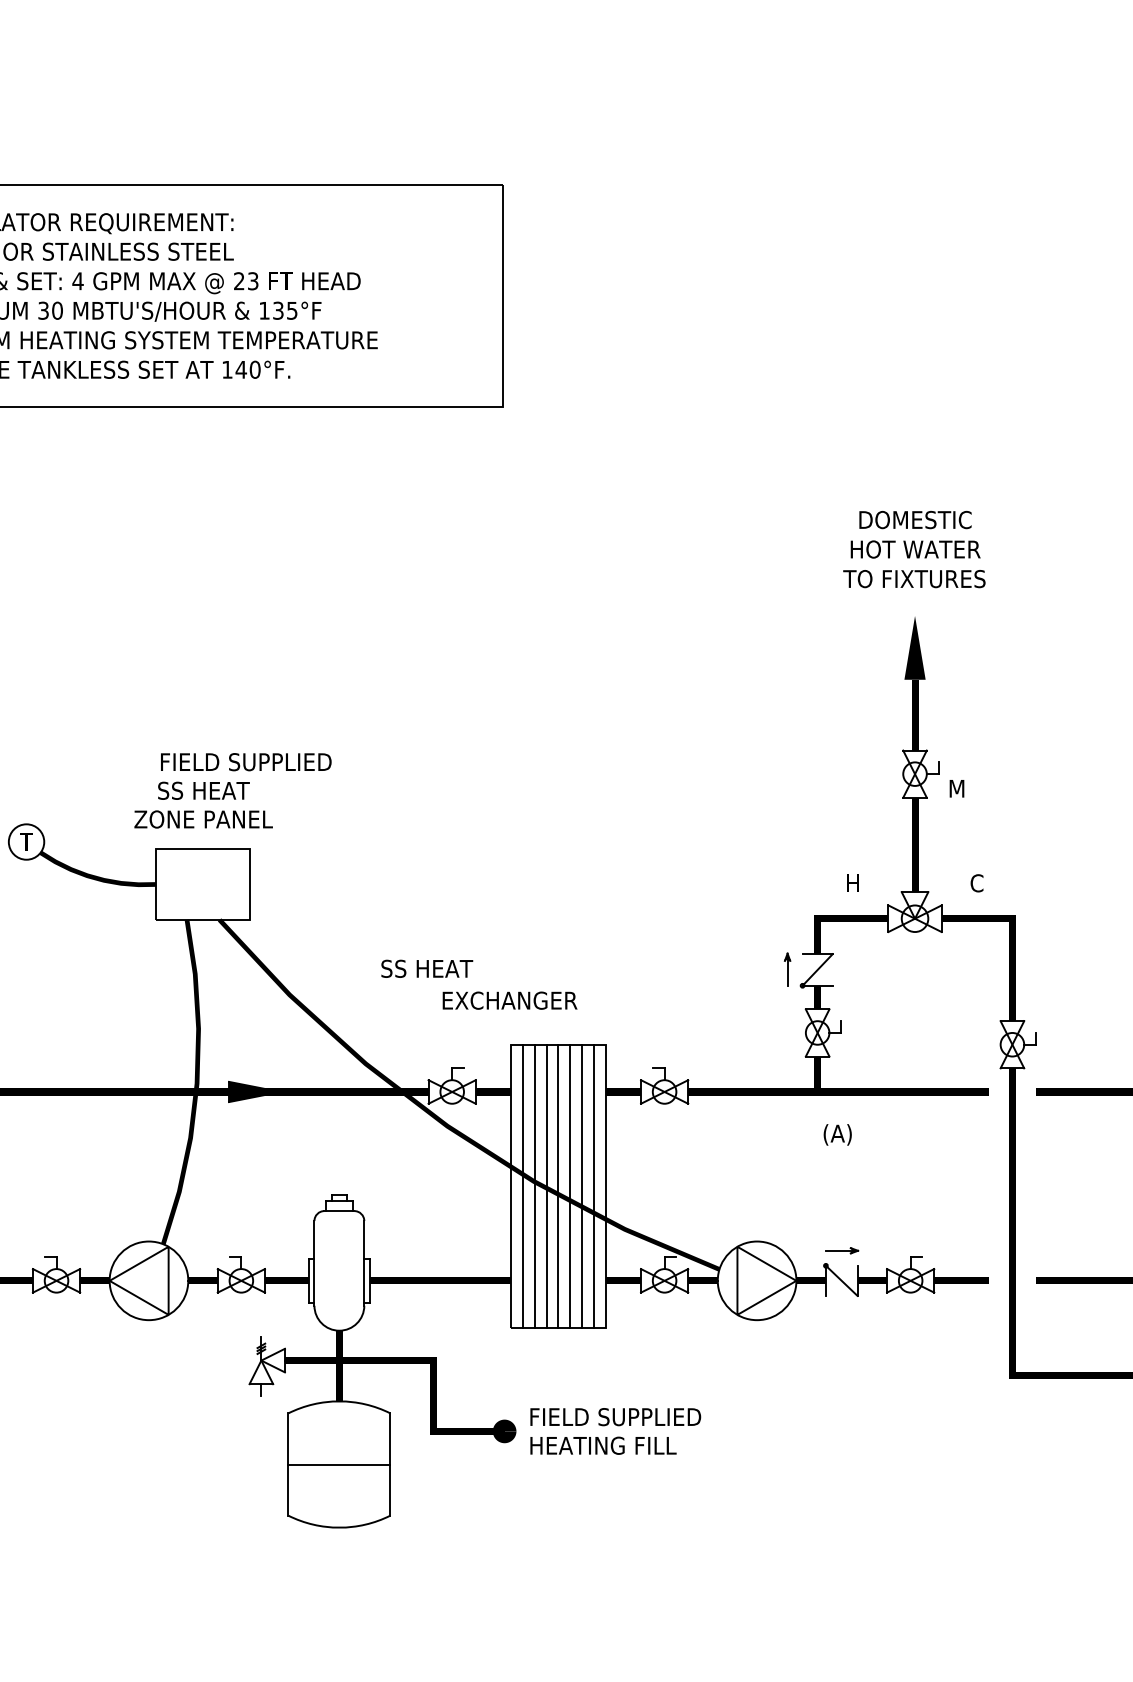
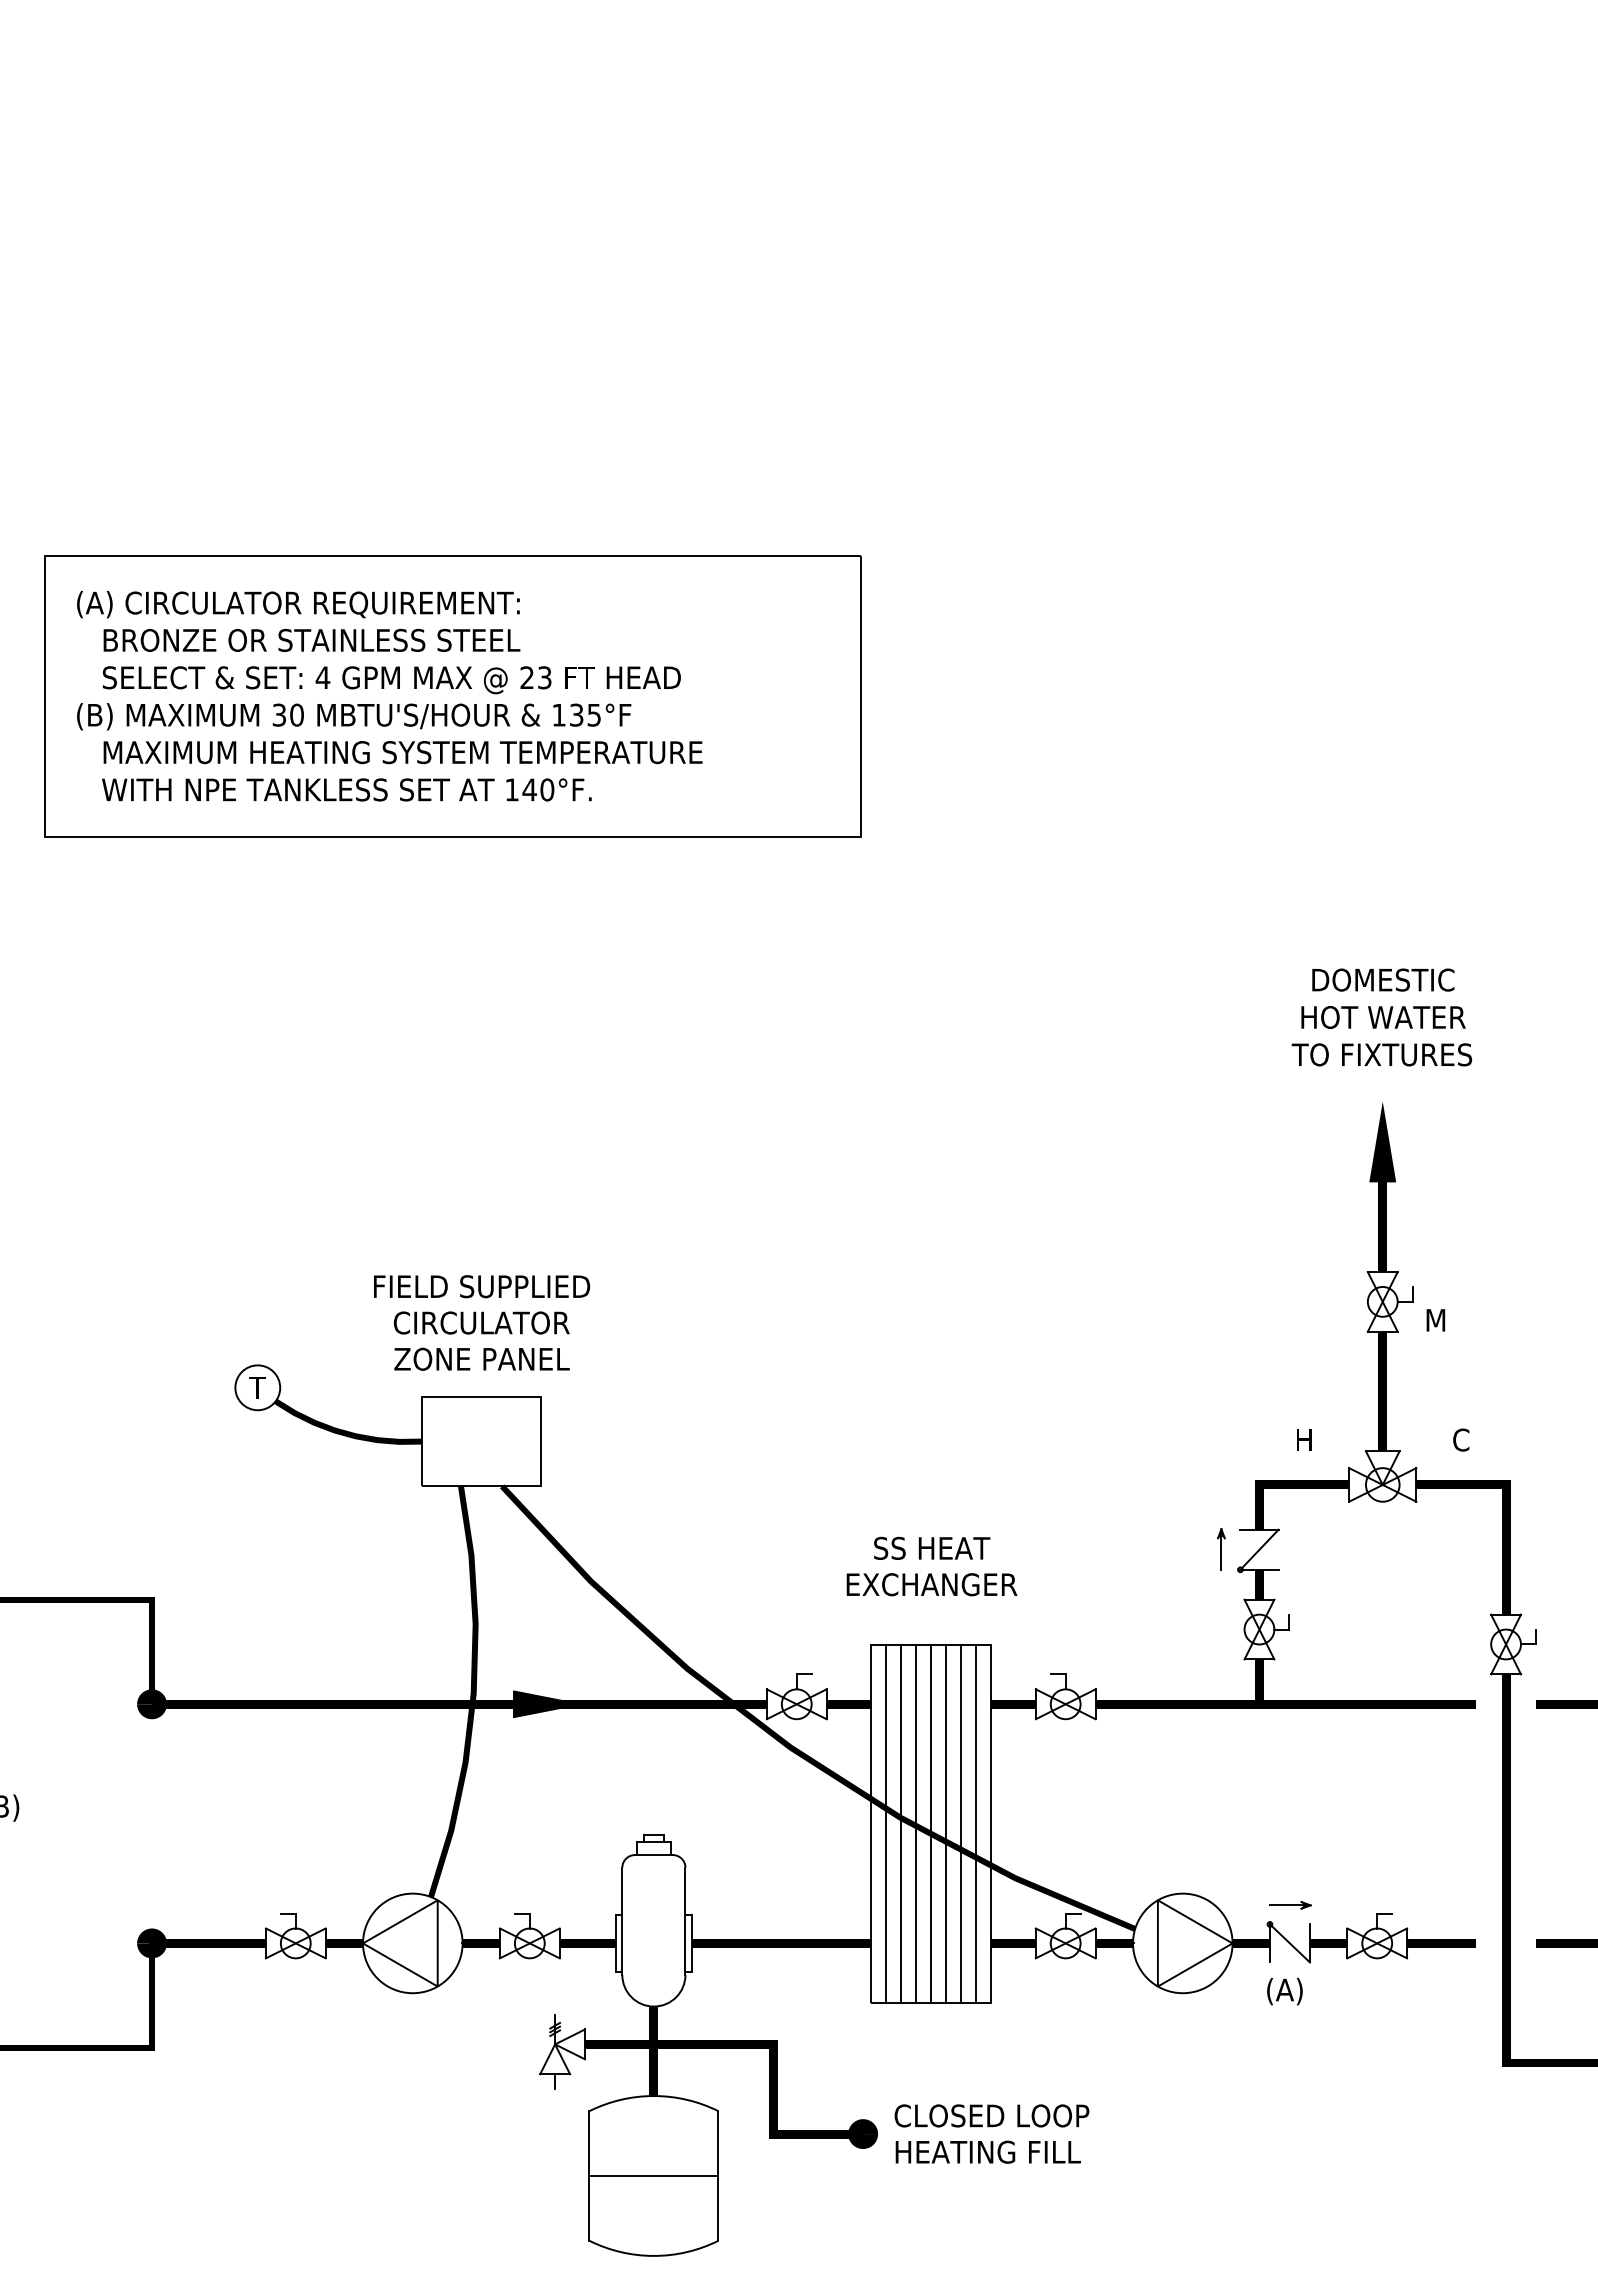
text: (246, 762) -> (482, 1286), moved
text: (203, 790) -> (481, 1322), SS HEAT -> CIRCULATOR
text: (427, 968) -> (932, 1547), moved
text: (509, 1000) -> (931, 1584), moved
text: (837, 1134) -> (1284, 1991), moved
text: (614, 1416) -> (1002, 2115), FIELD SUPPLIED -> CLOSED LOOP

